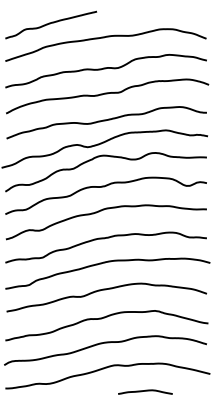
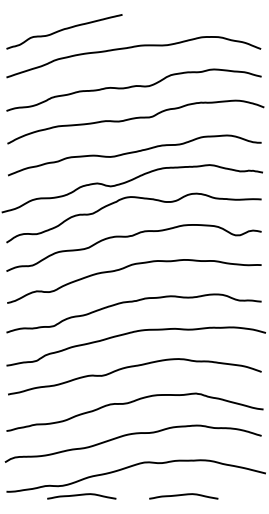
curve: (64, 391) -> (81, 495), added

